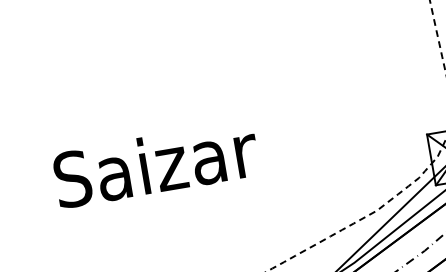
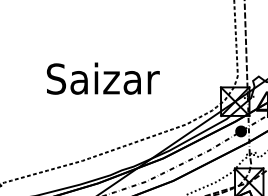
text: (156, 163) -> (103, 78), moved

